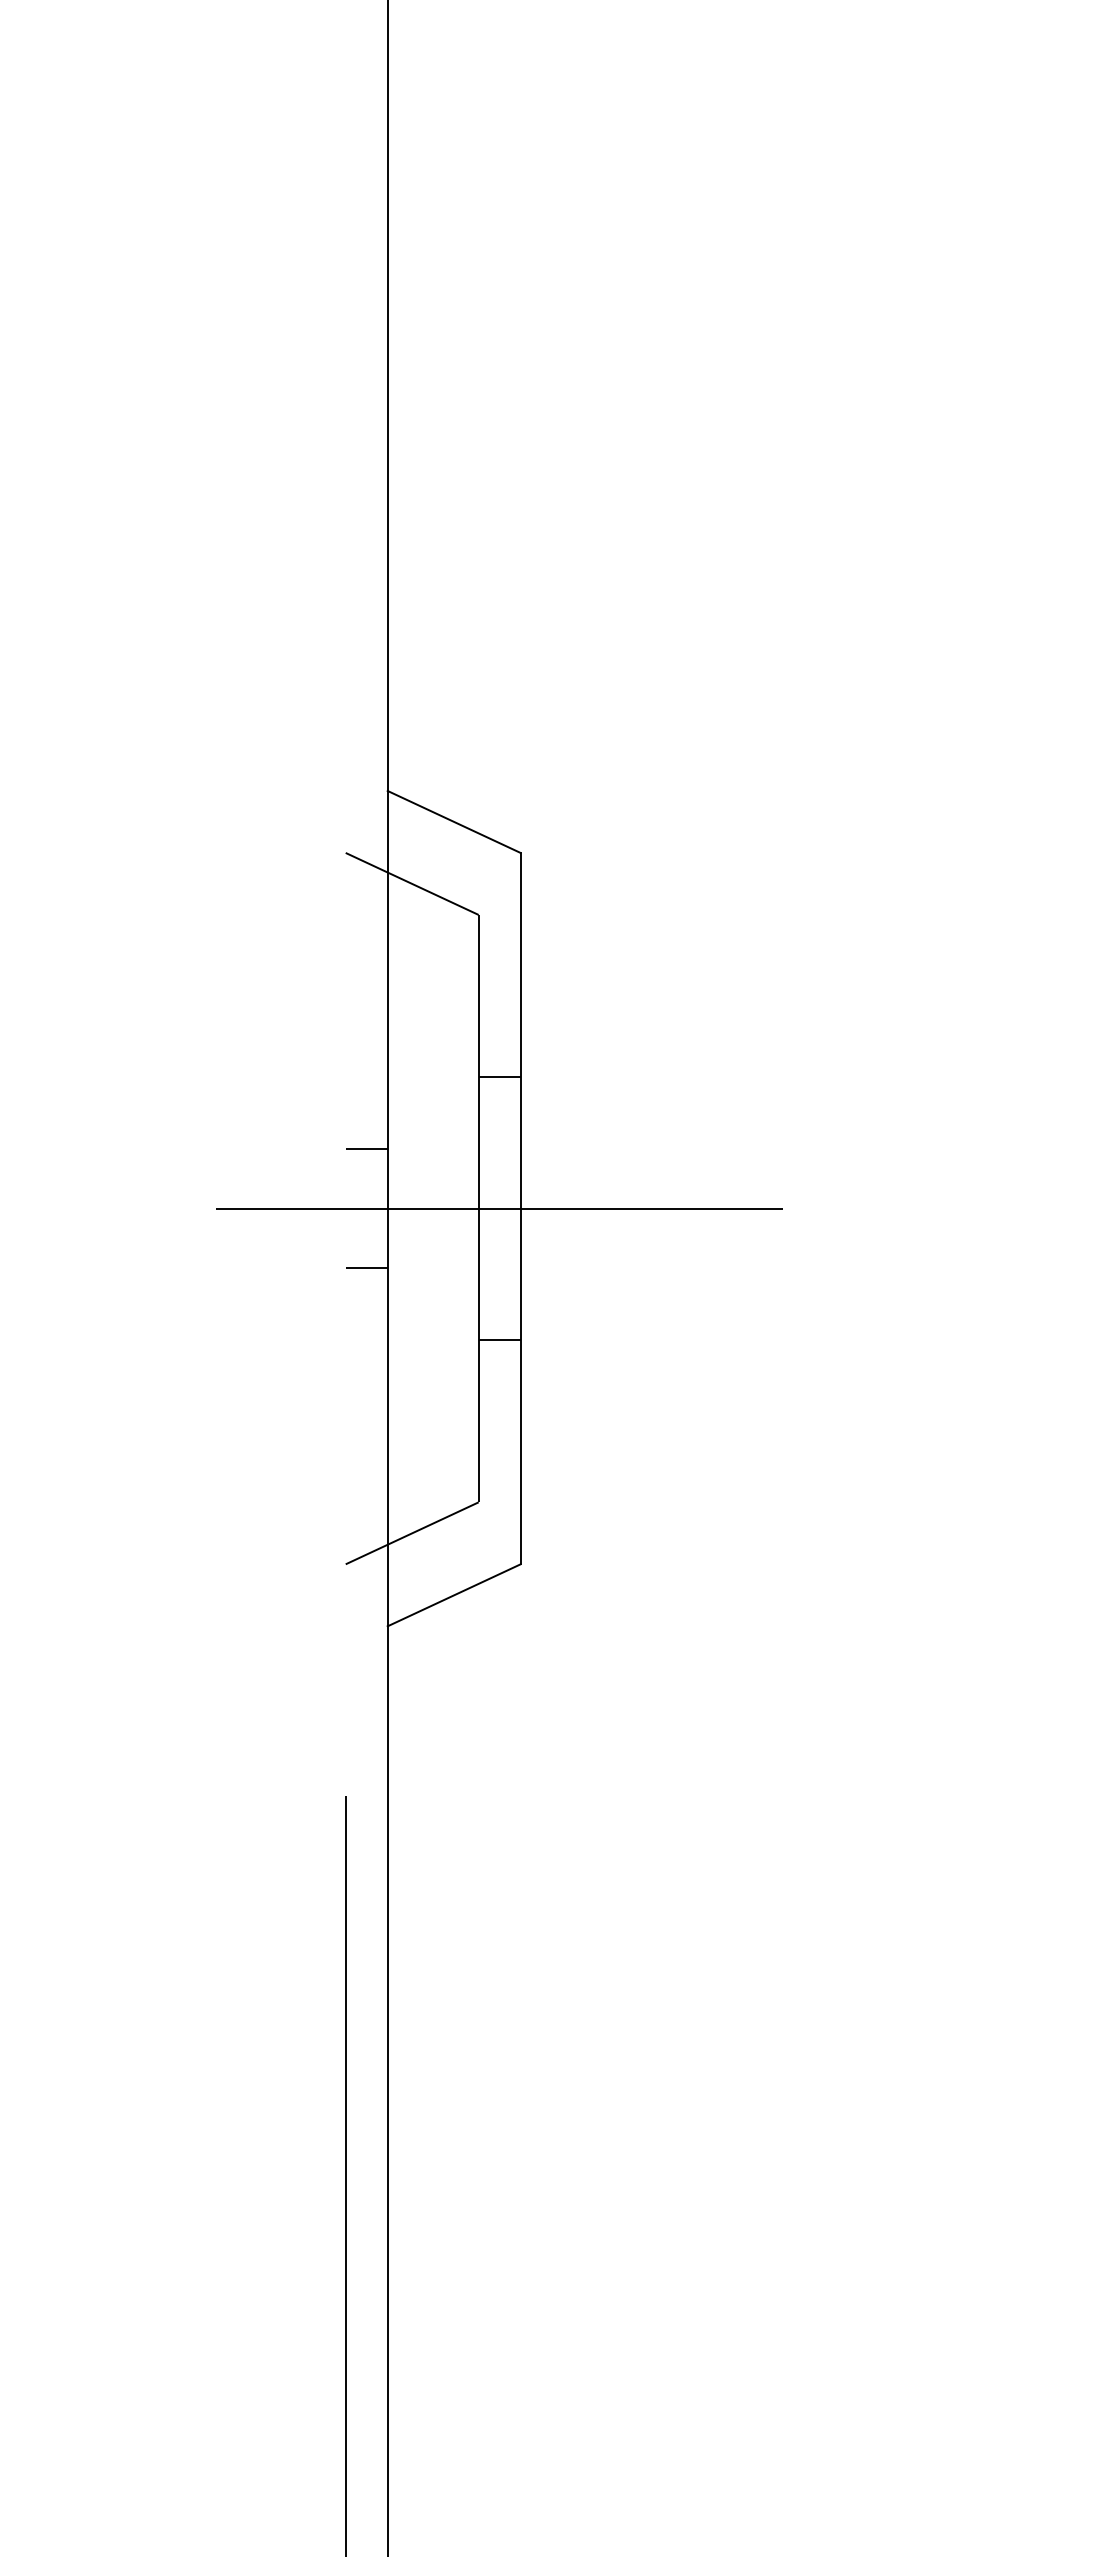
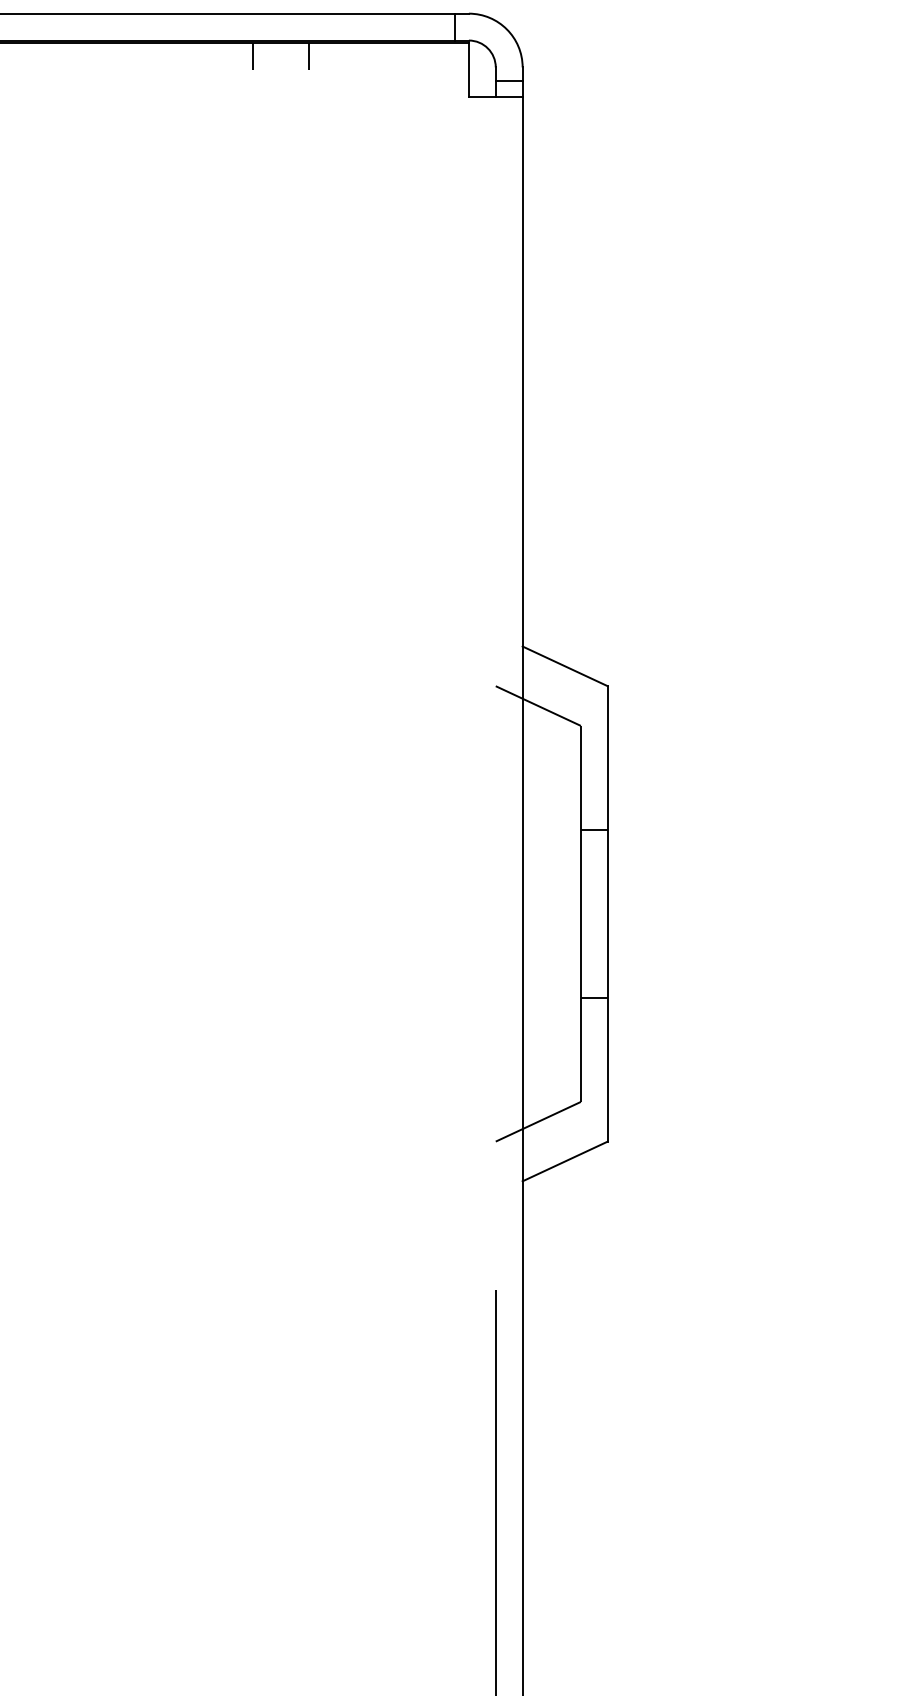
line: (365, 1148) -> (508, 875), removed
line: (498, 1207) -> (593, 913), removed
line: (365, 1268) -> (508, 952), removed

